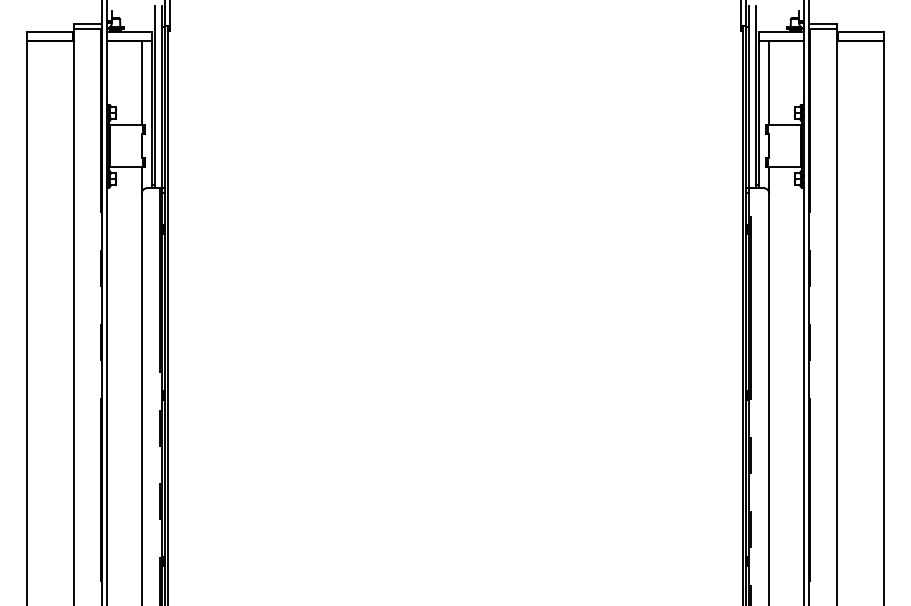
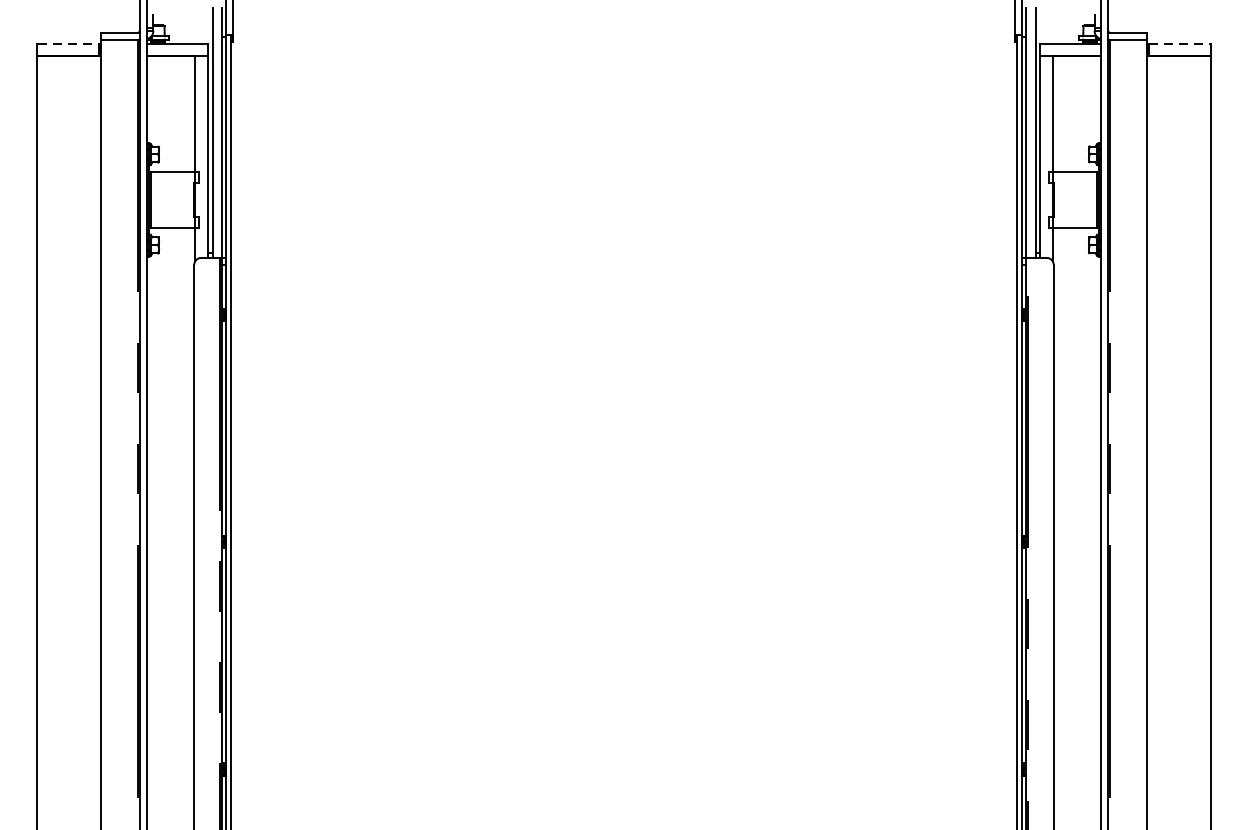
line: (49, 32) -> (67, 44), solid -> dashed
line: (861, 32) -> (1180, 44), solid -> dashed

